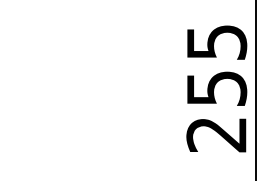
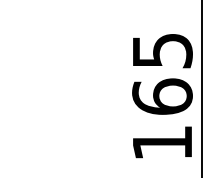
text: (216, 111) -> (162, 119), 255 -> 165

